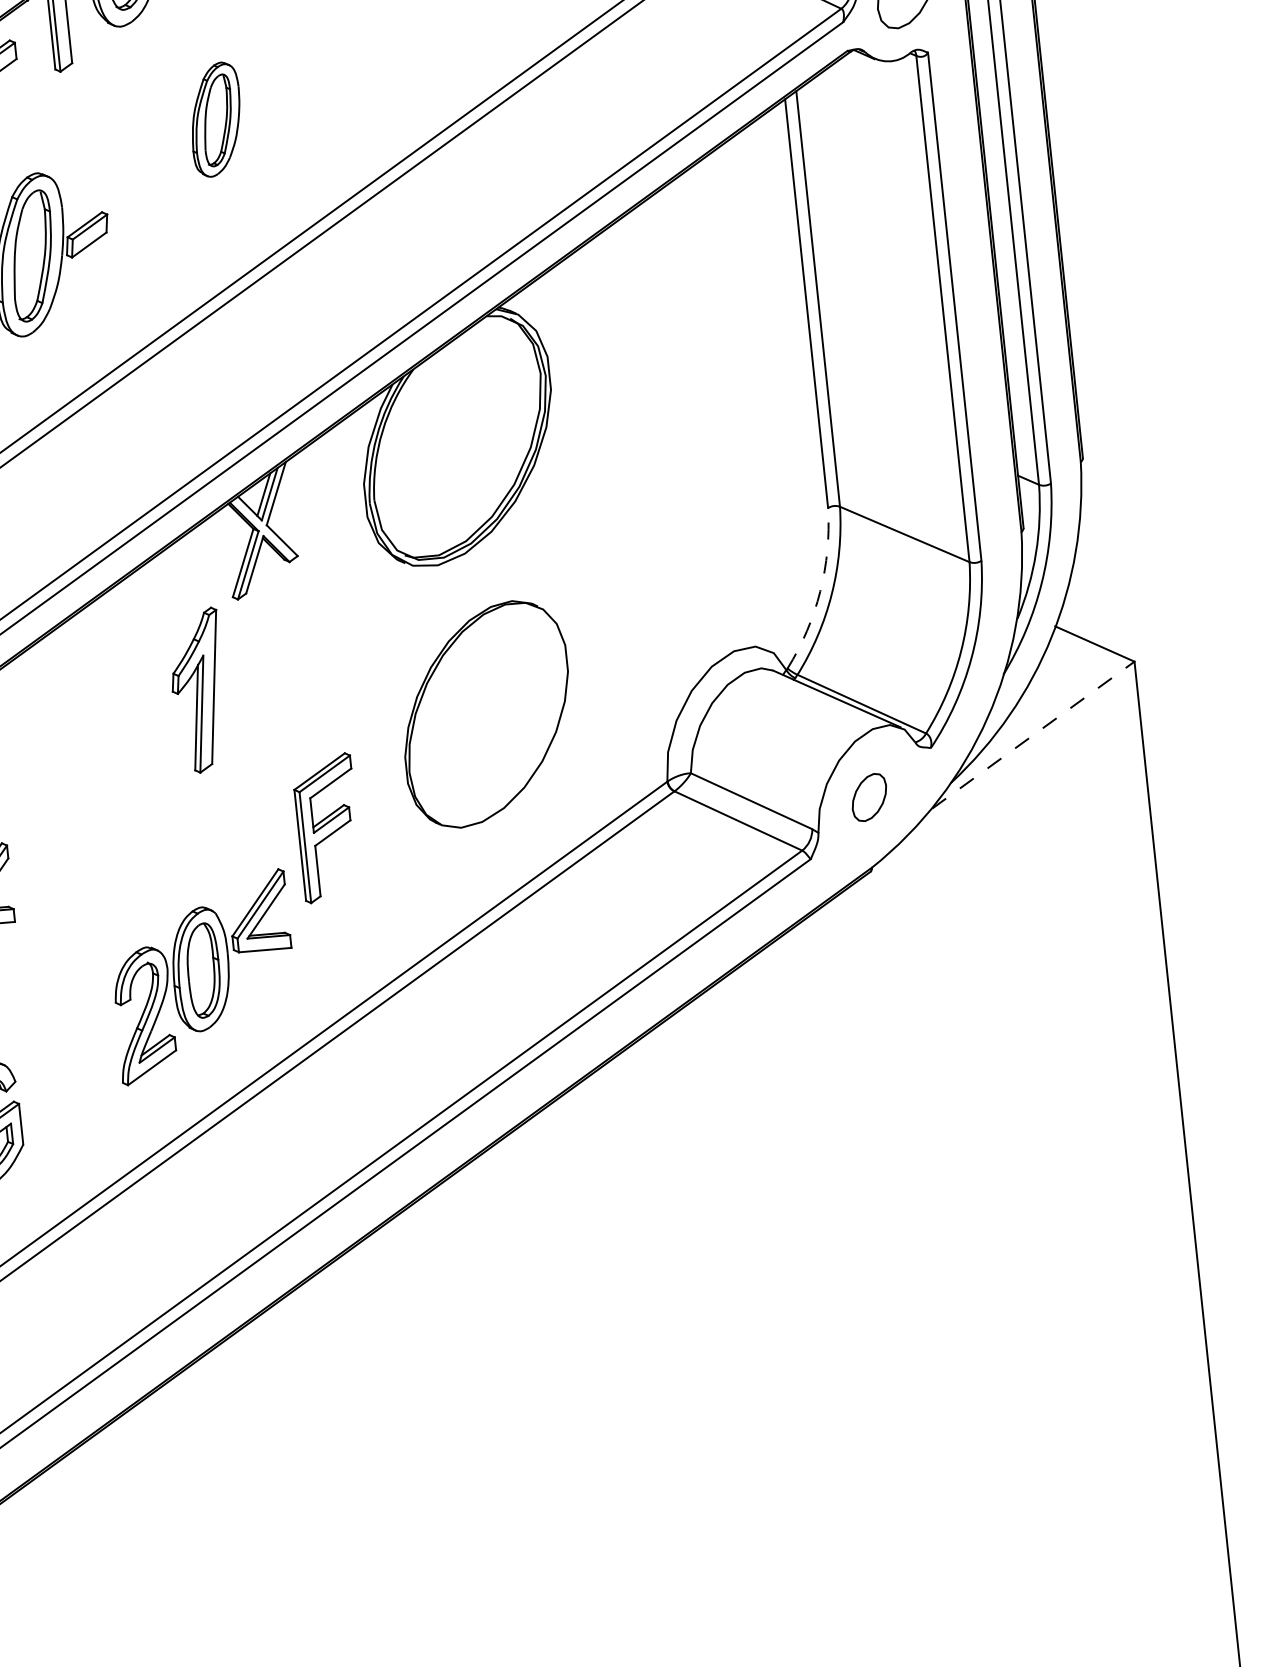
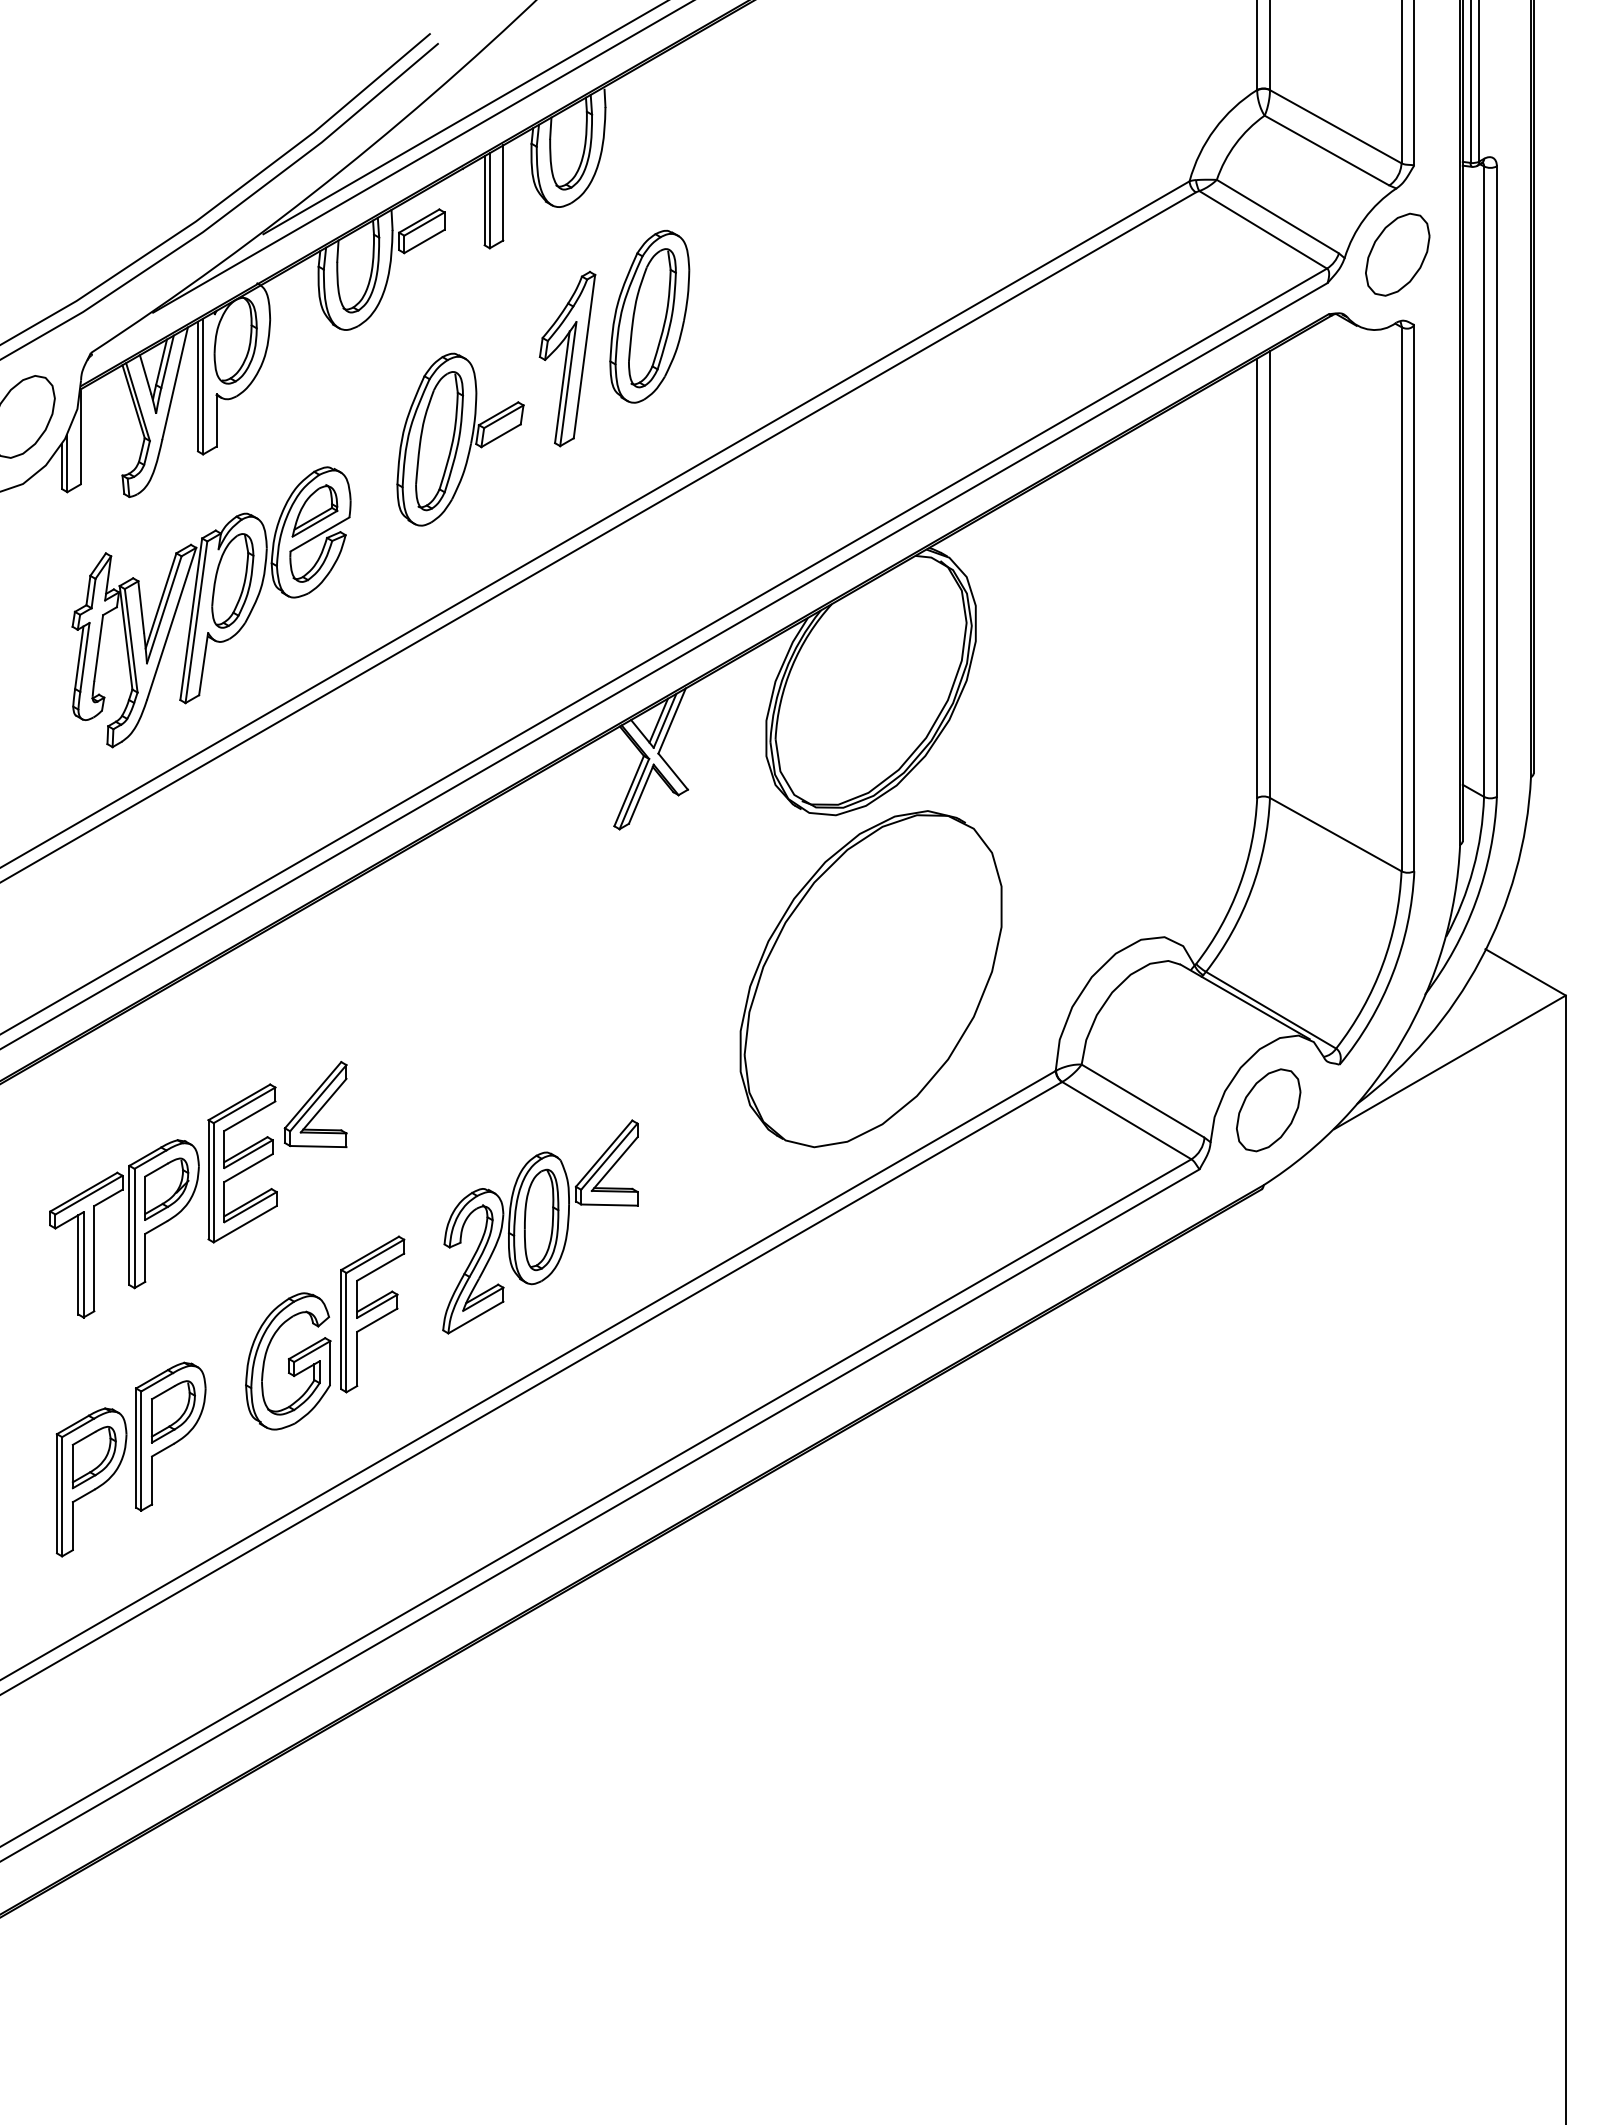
part: (215, 119) -> (649, 316), size x1.43
arc: (820, 591) -> (1239, 885), dashed -> solid
part: (198, 690) -> (567, 358), moved
part: (486, 714) -> (870, 979), size x1.43
line: (1033, 735) -> (1450, 1062), dashed -> solid
part: (869, 797) -> (1268, 1110), size x1.67
part: (327, 828) -> (372, 1314), moved

